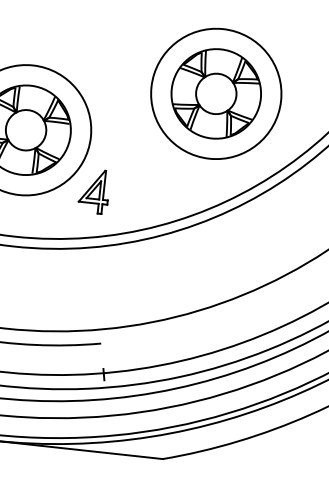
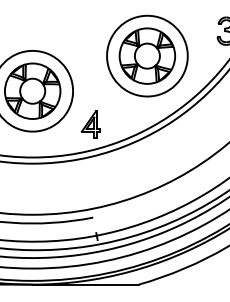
part: (93, 191) -> (90, 124), moved

